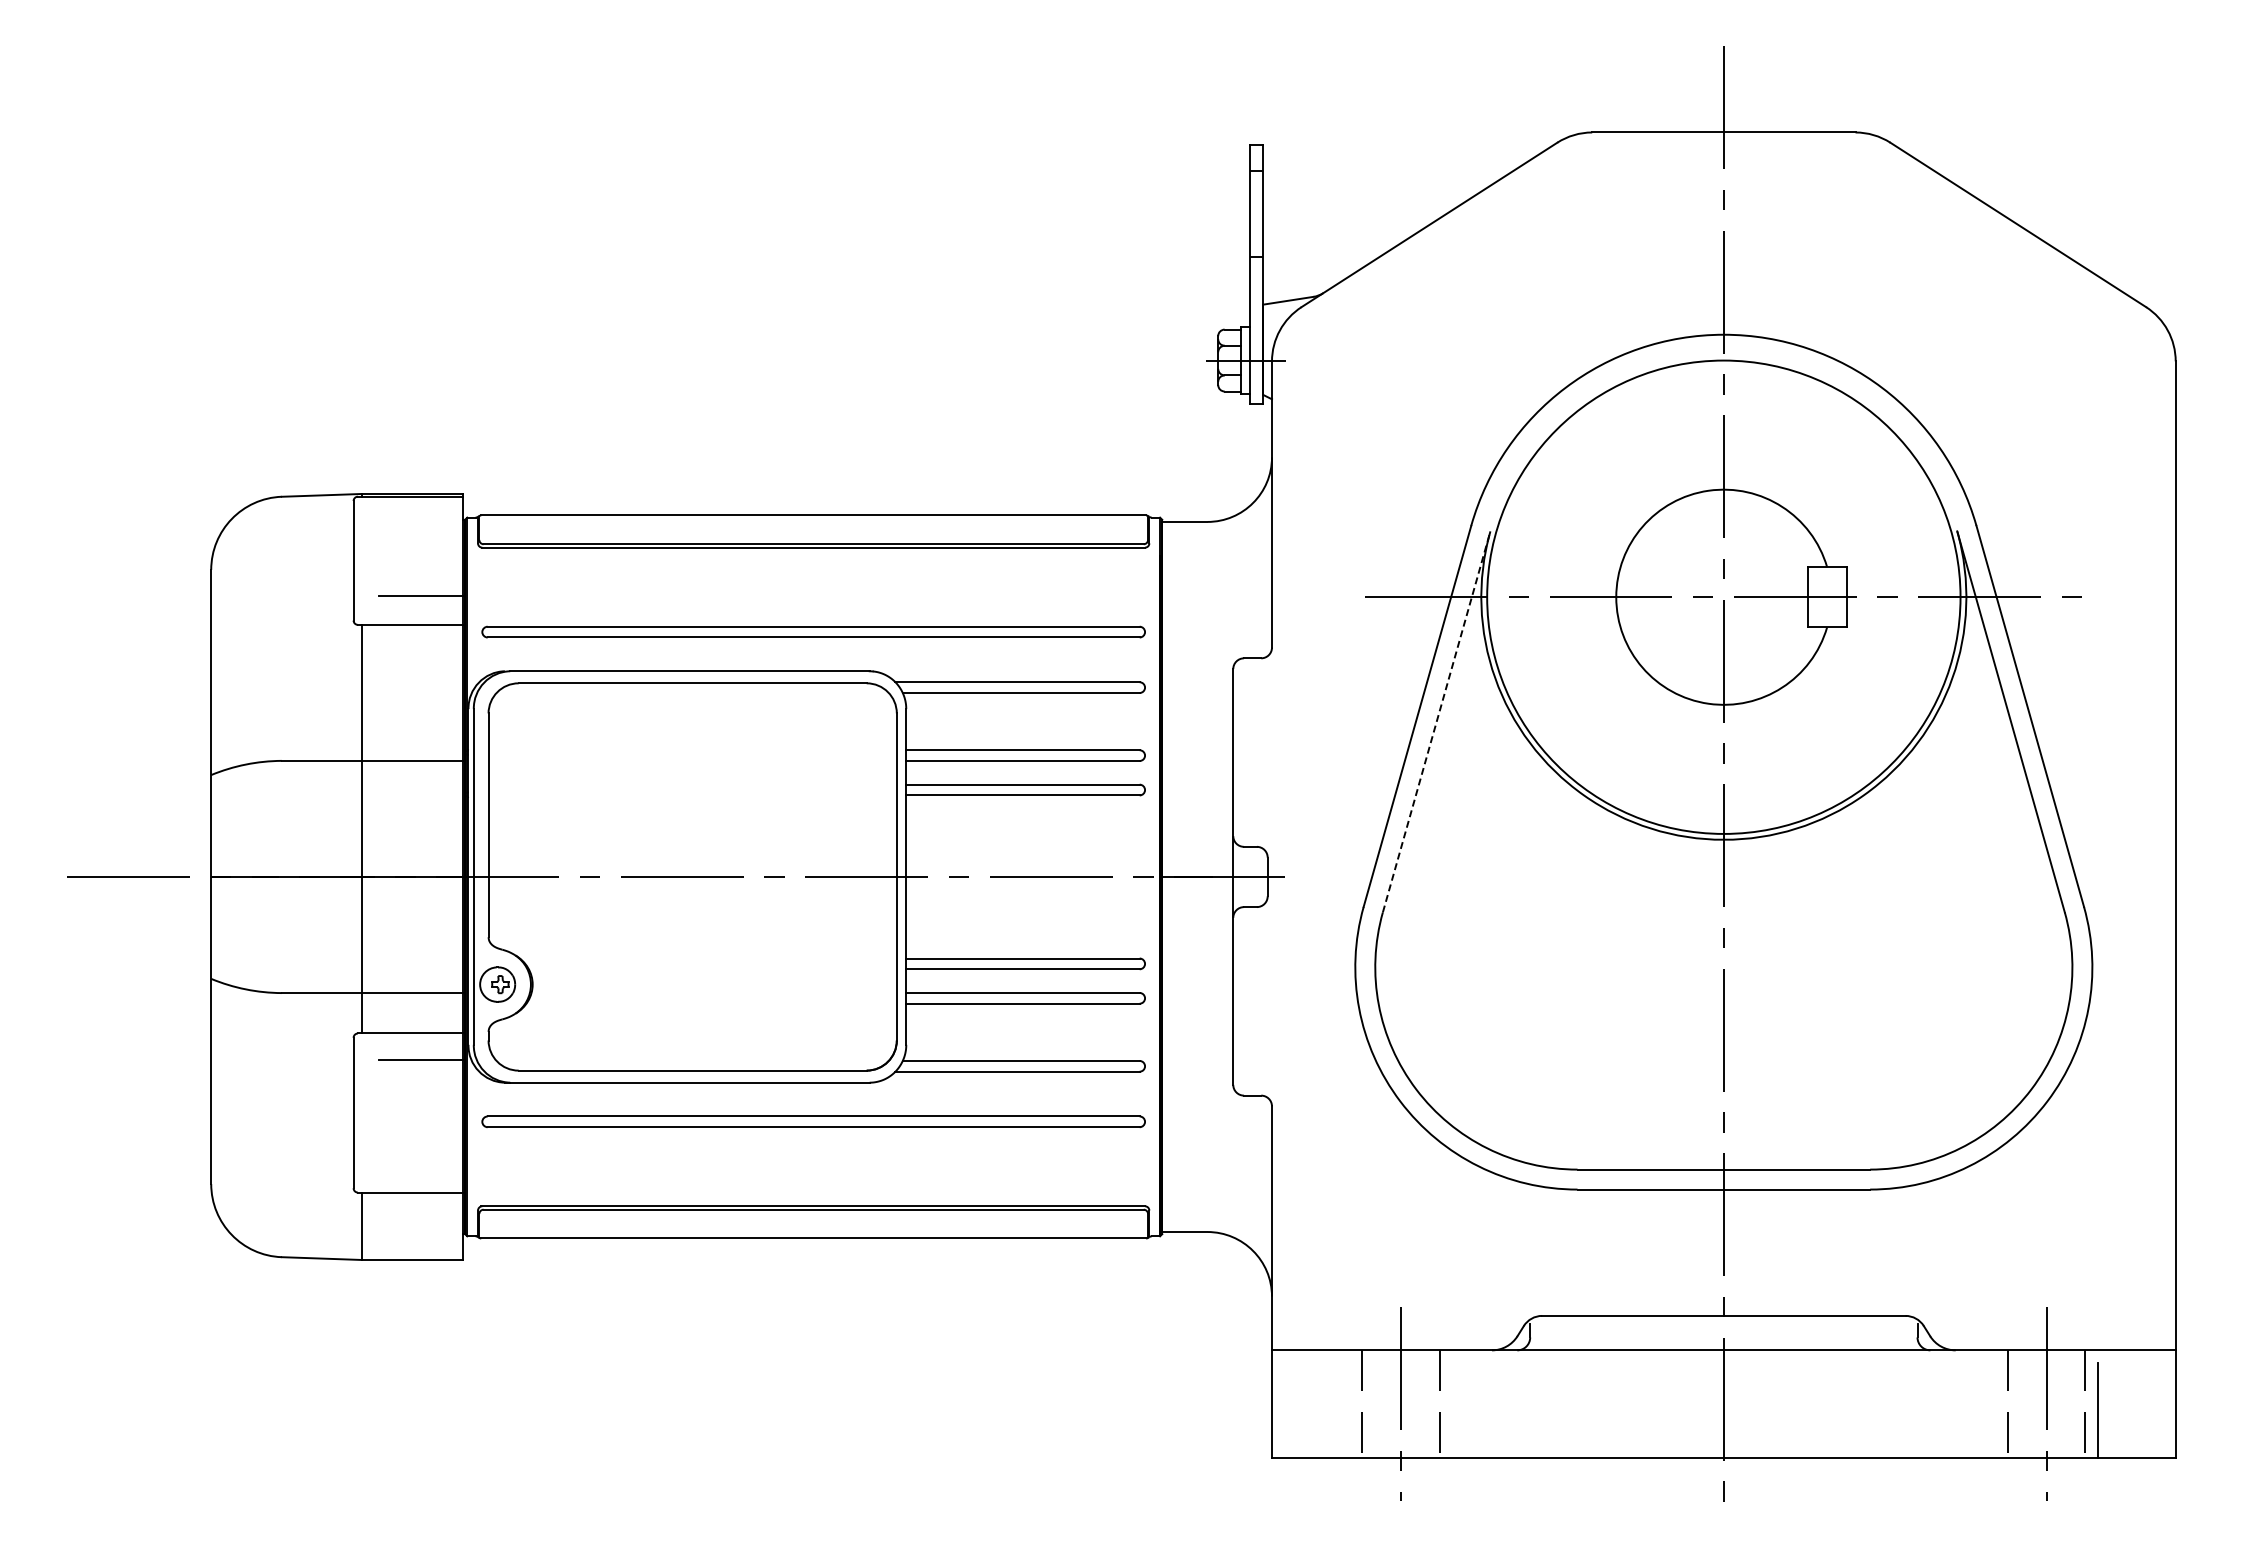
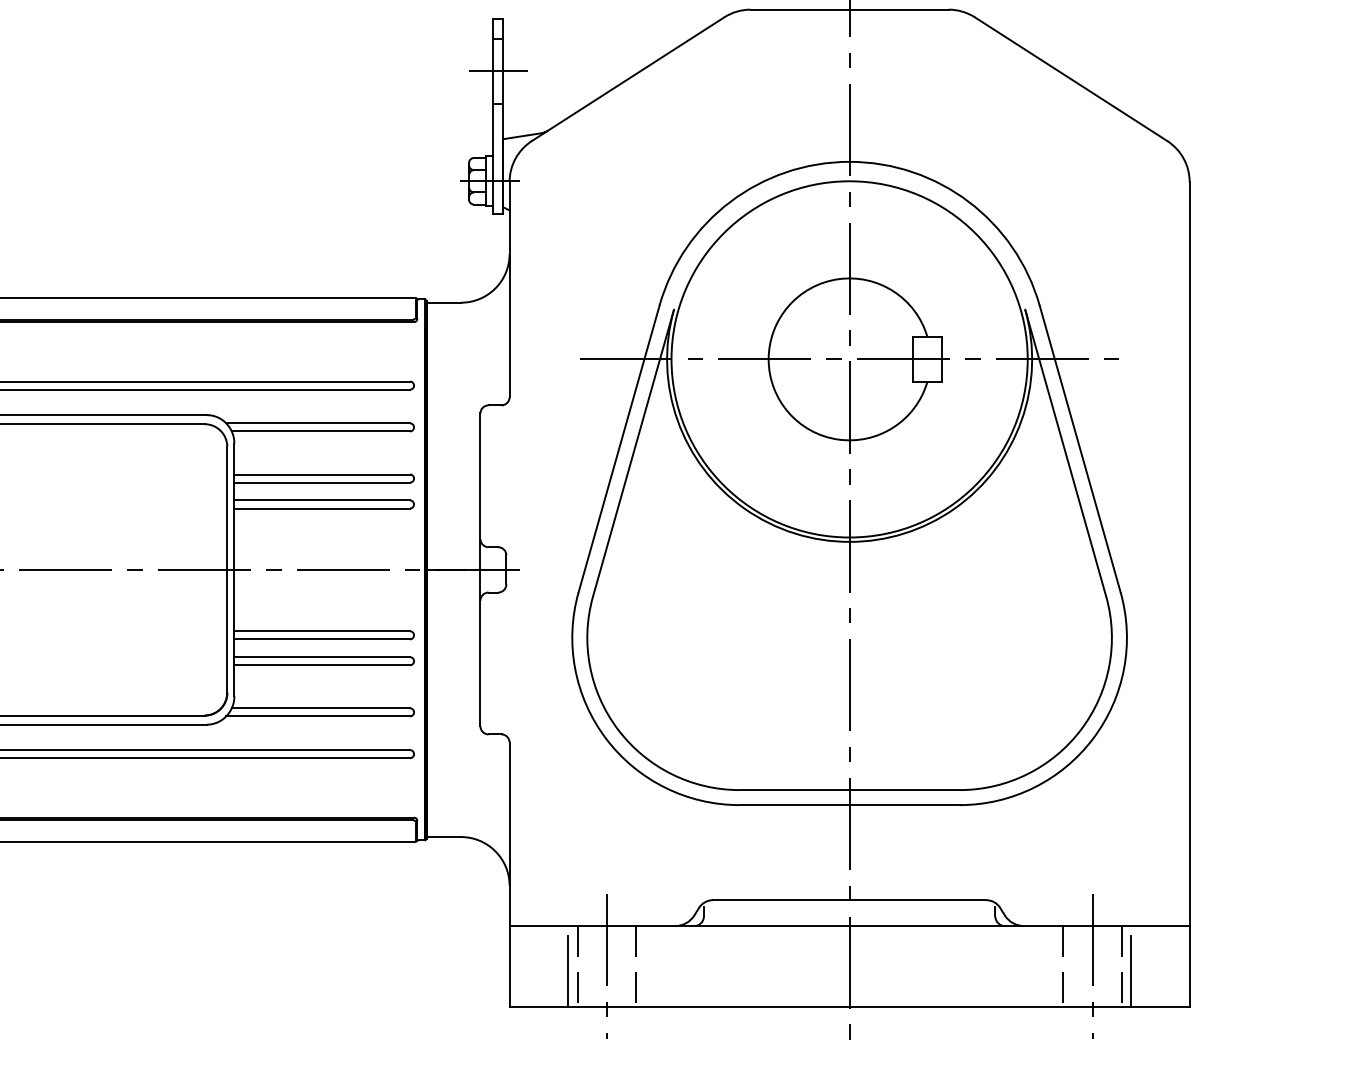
line: (1256, 214) -> (497, 71), added
line: (1436, 721) -> (633, 452), dashed -> solid
line: (1349, 1410) -> (567, 971), added

